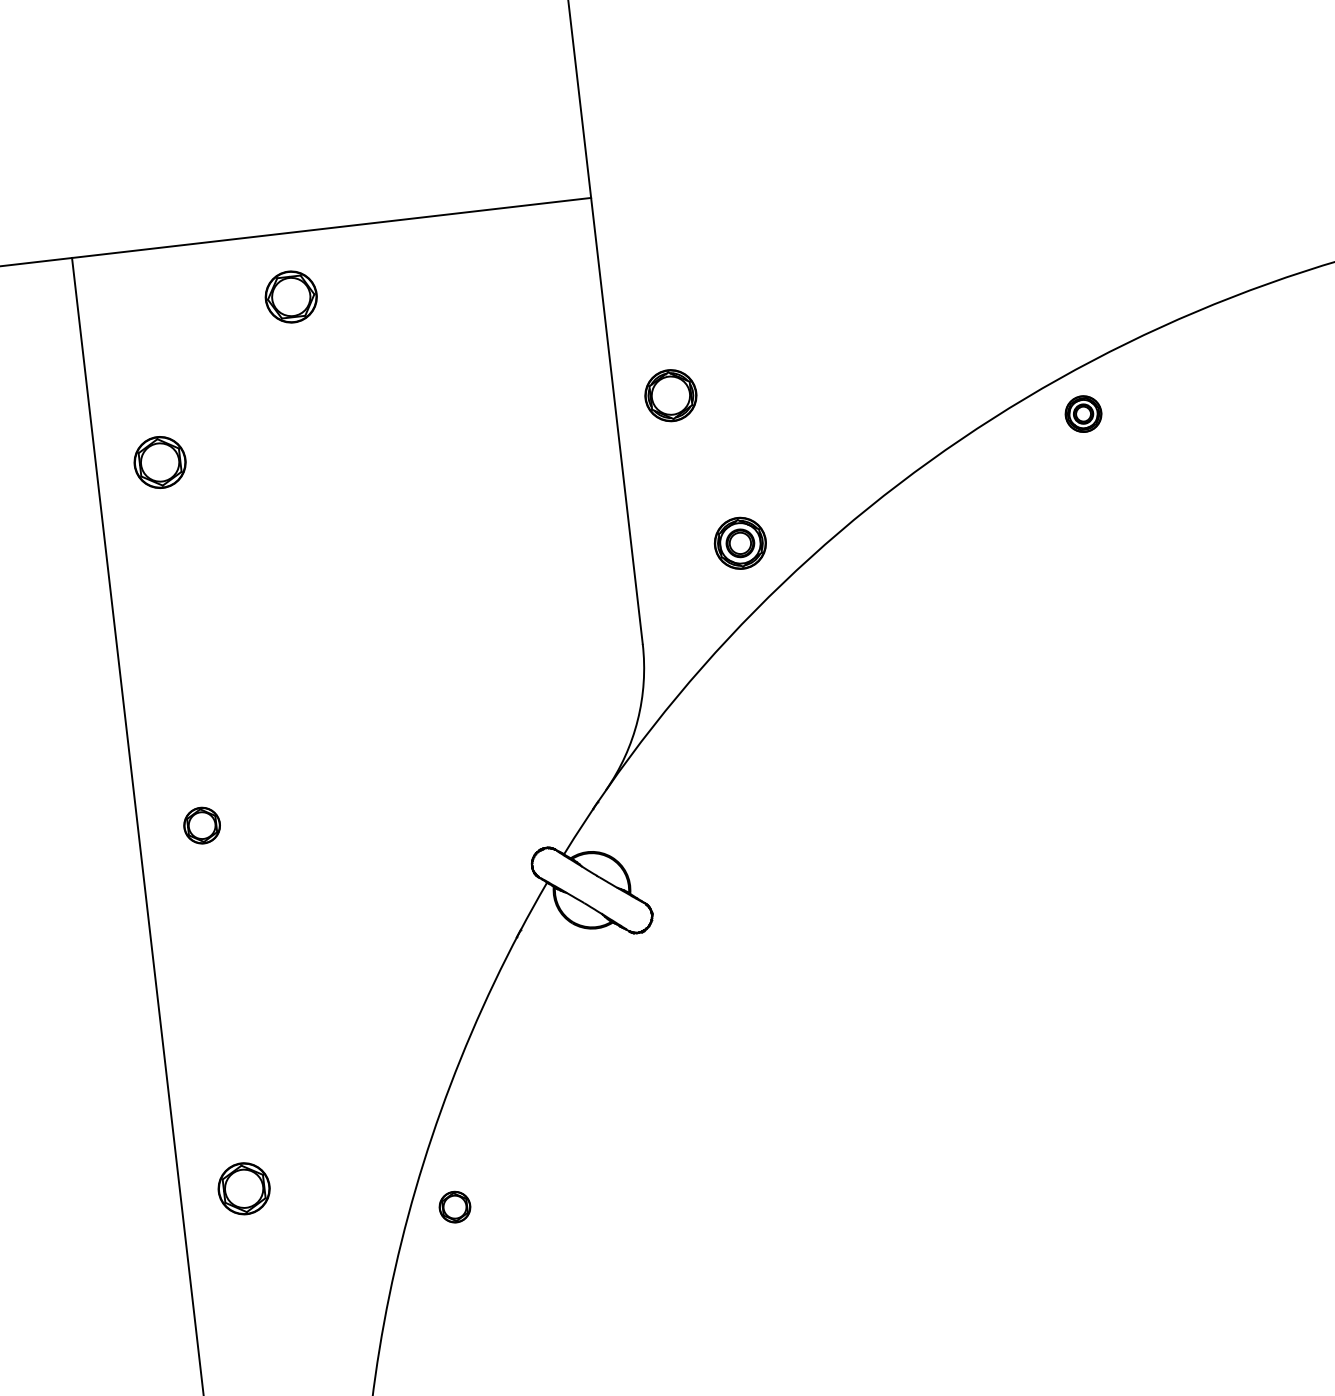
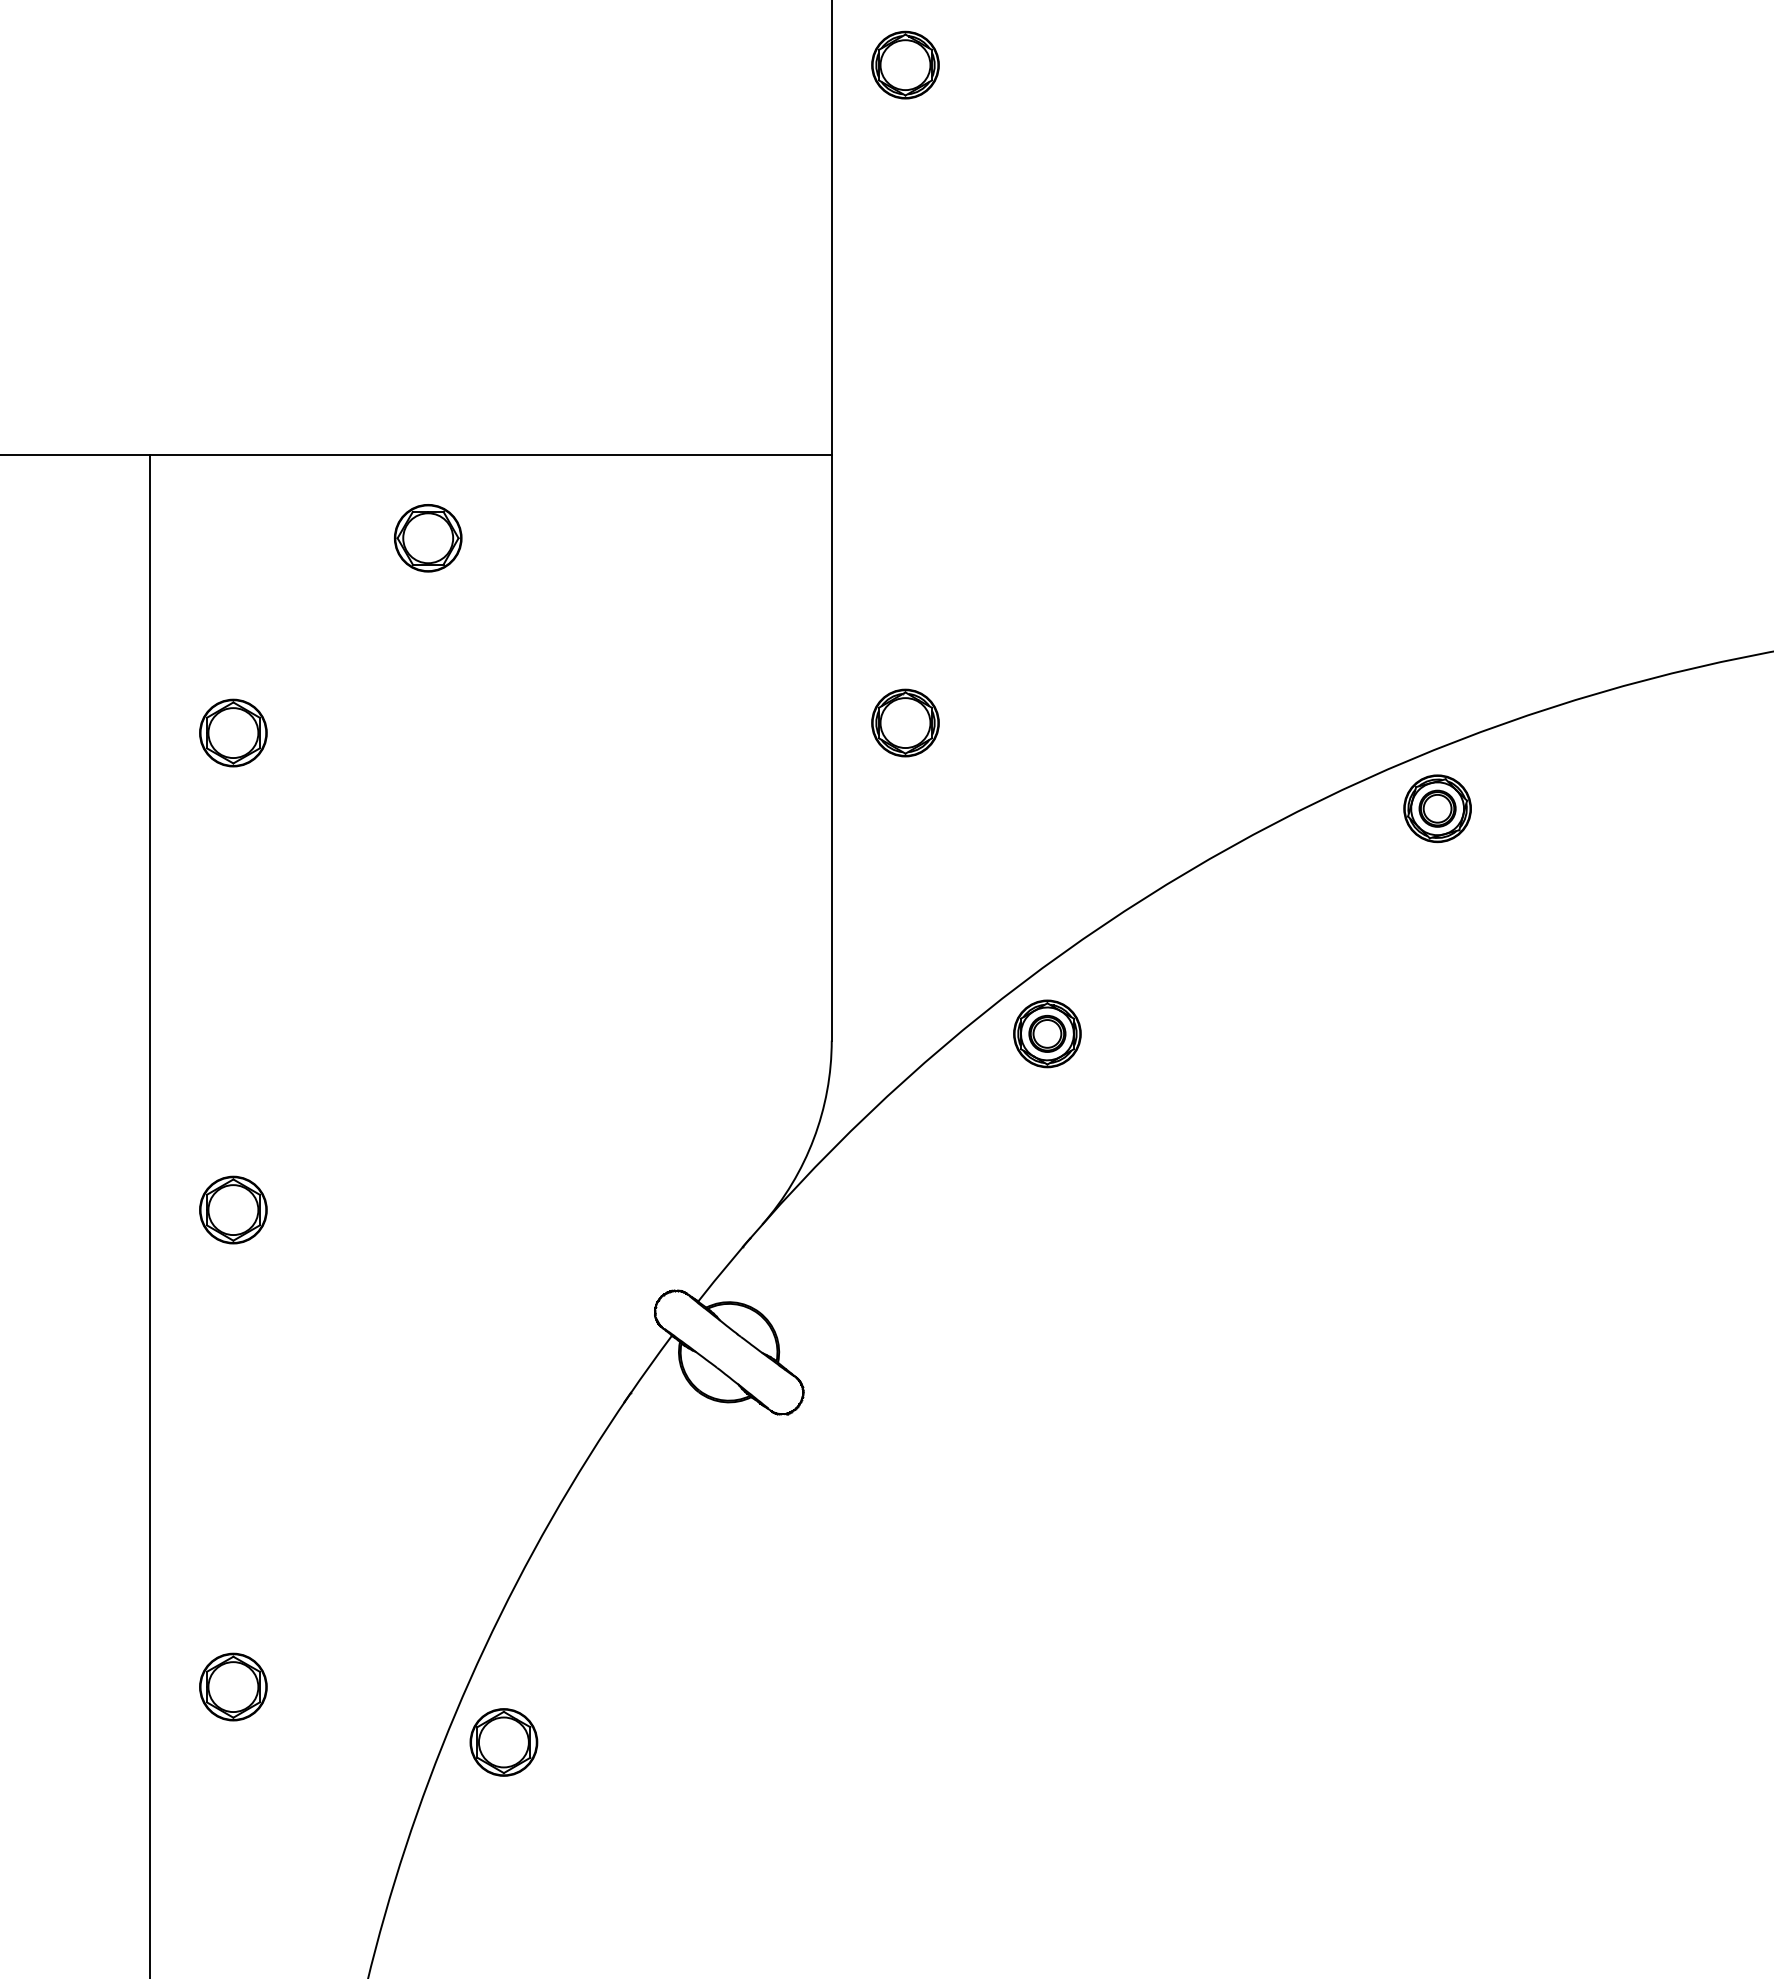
part: (1083, 413) -> (1437, 808), size x1.43
part: (740, 543) -> (1047, 1033), moved
part: (202, 825) -> (233, 1209), size x1.43
part: (454, 1207) -> (503, 1742), size x1.67

